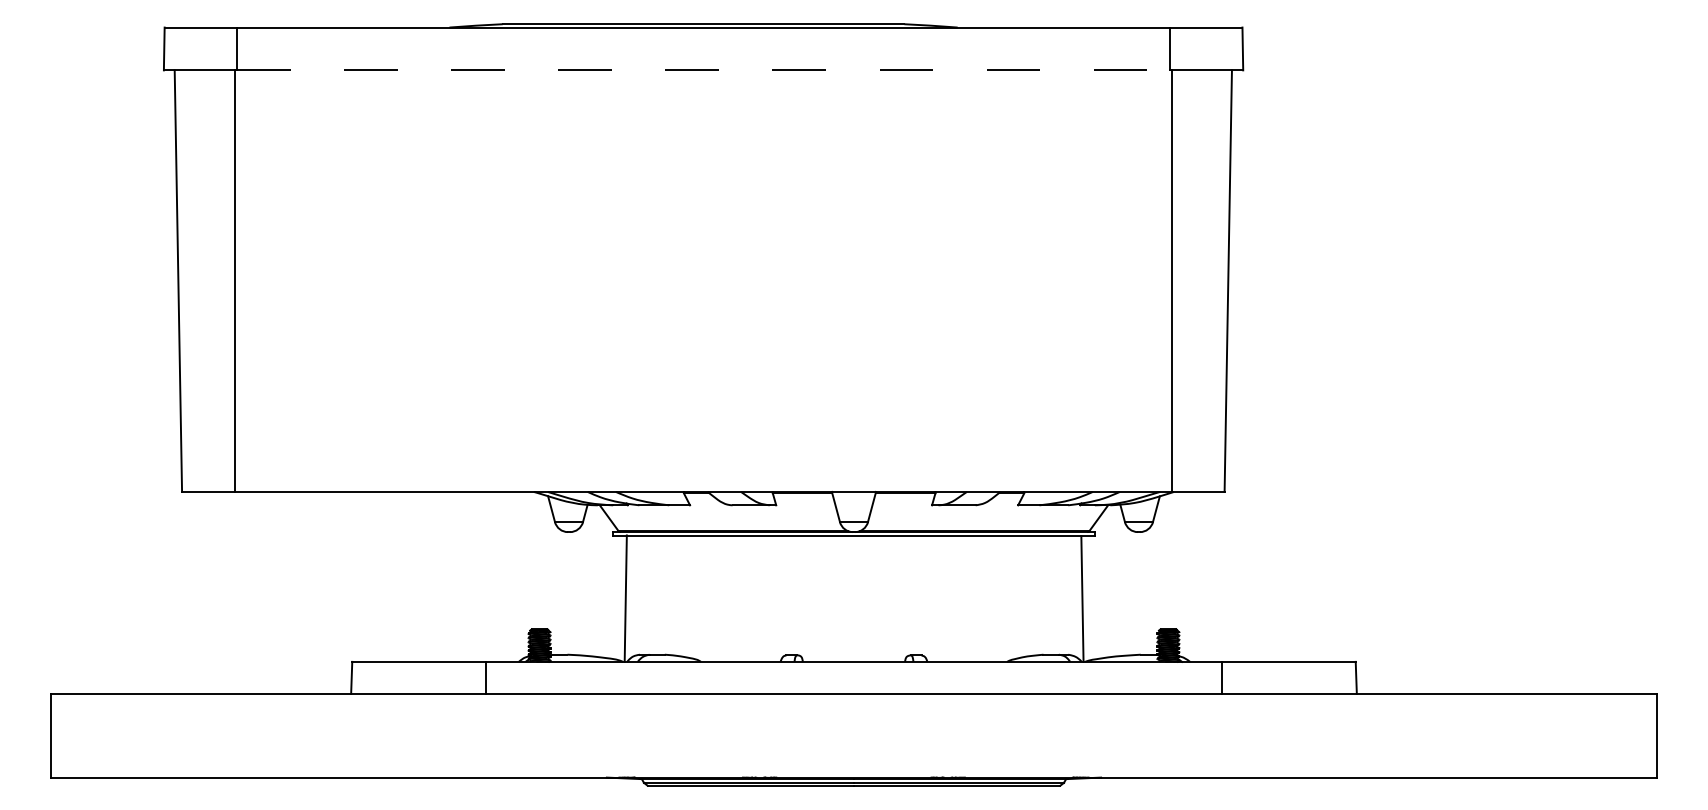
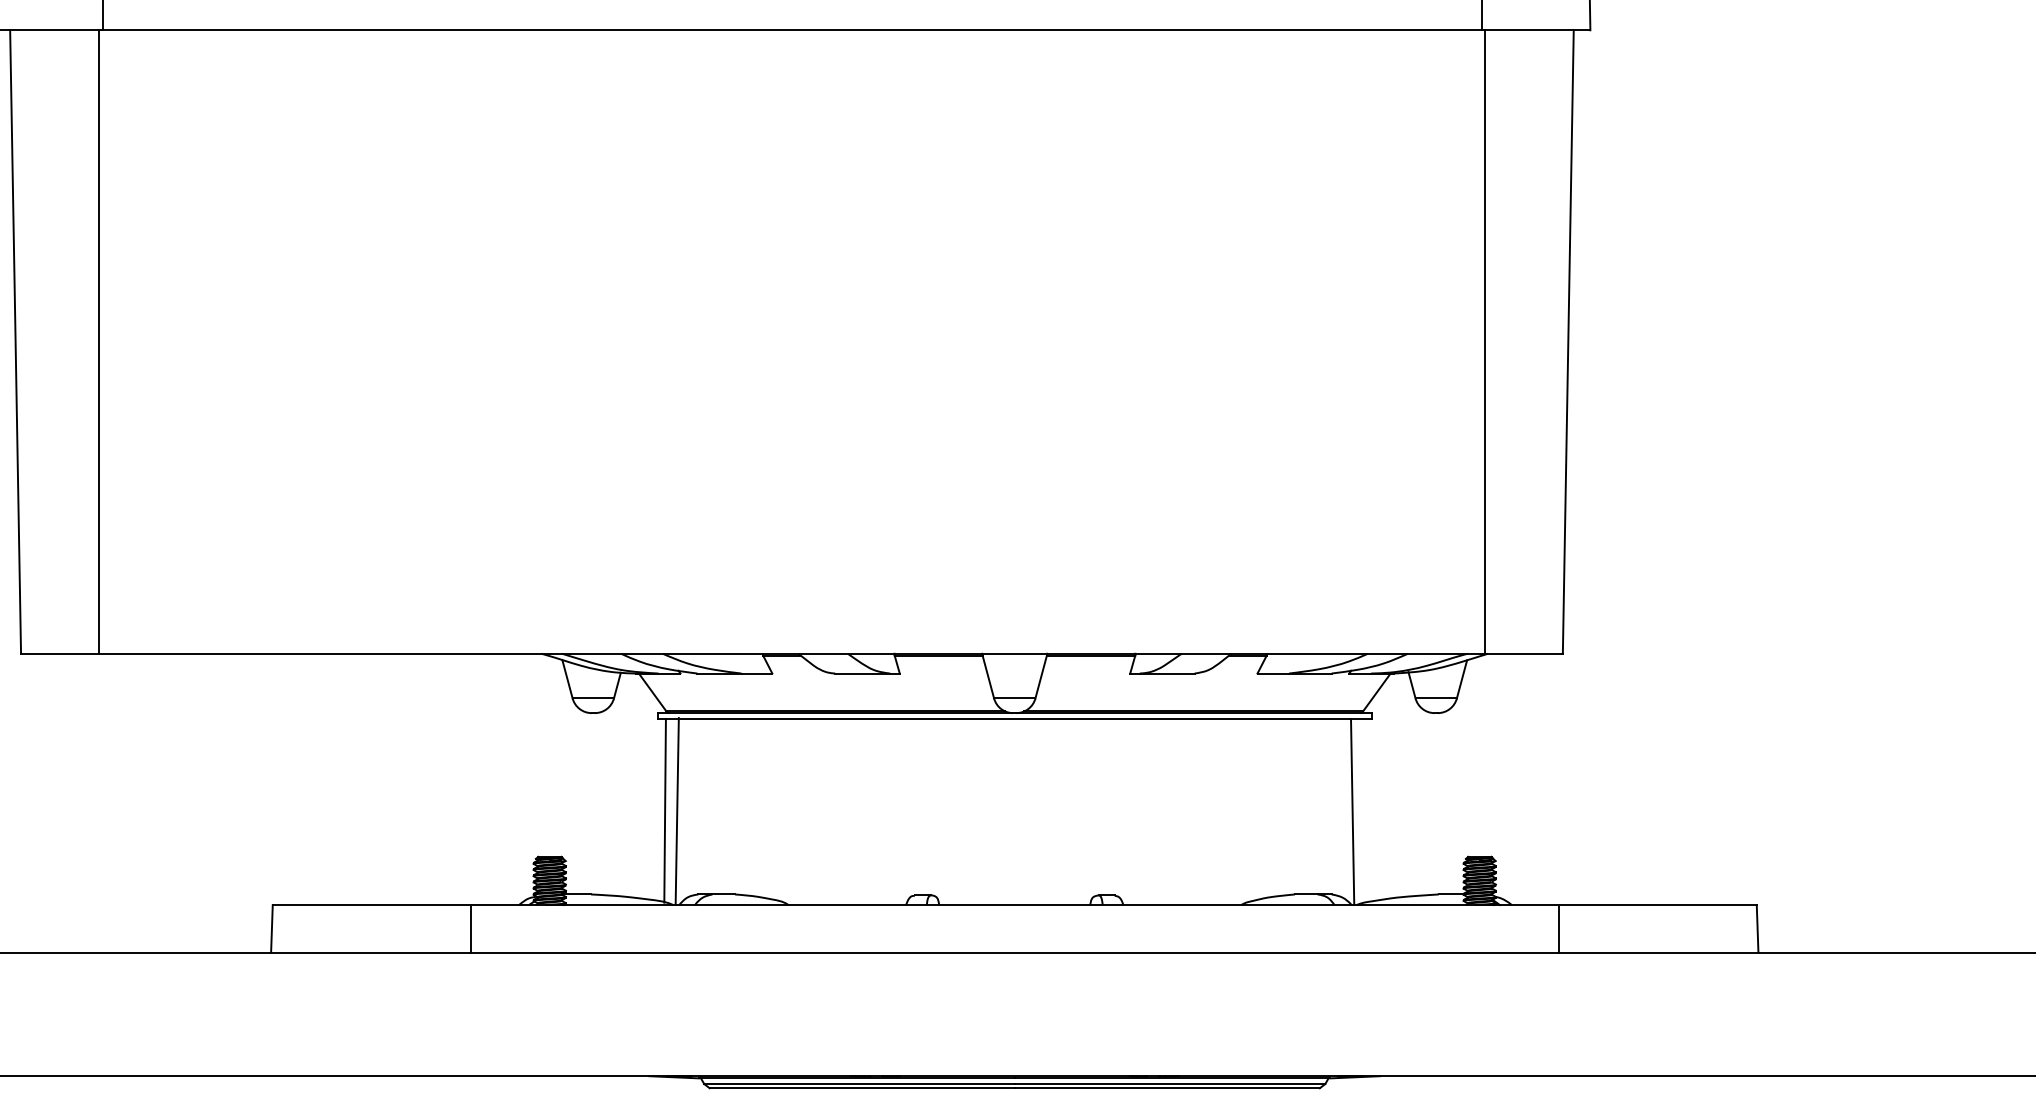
line: (704, 70) -> (793, 30), dashed -> solid
line: (617, 598) -> (665, 811), added

